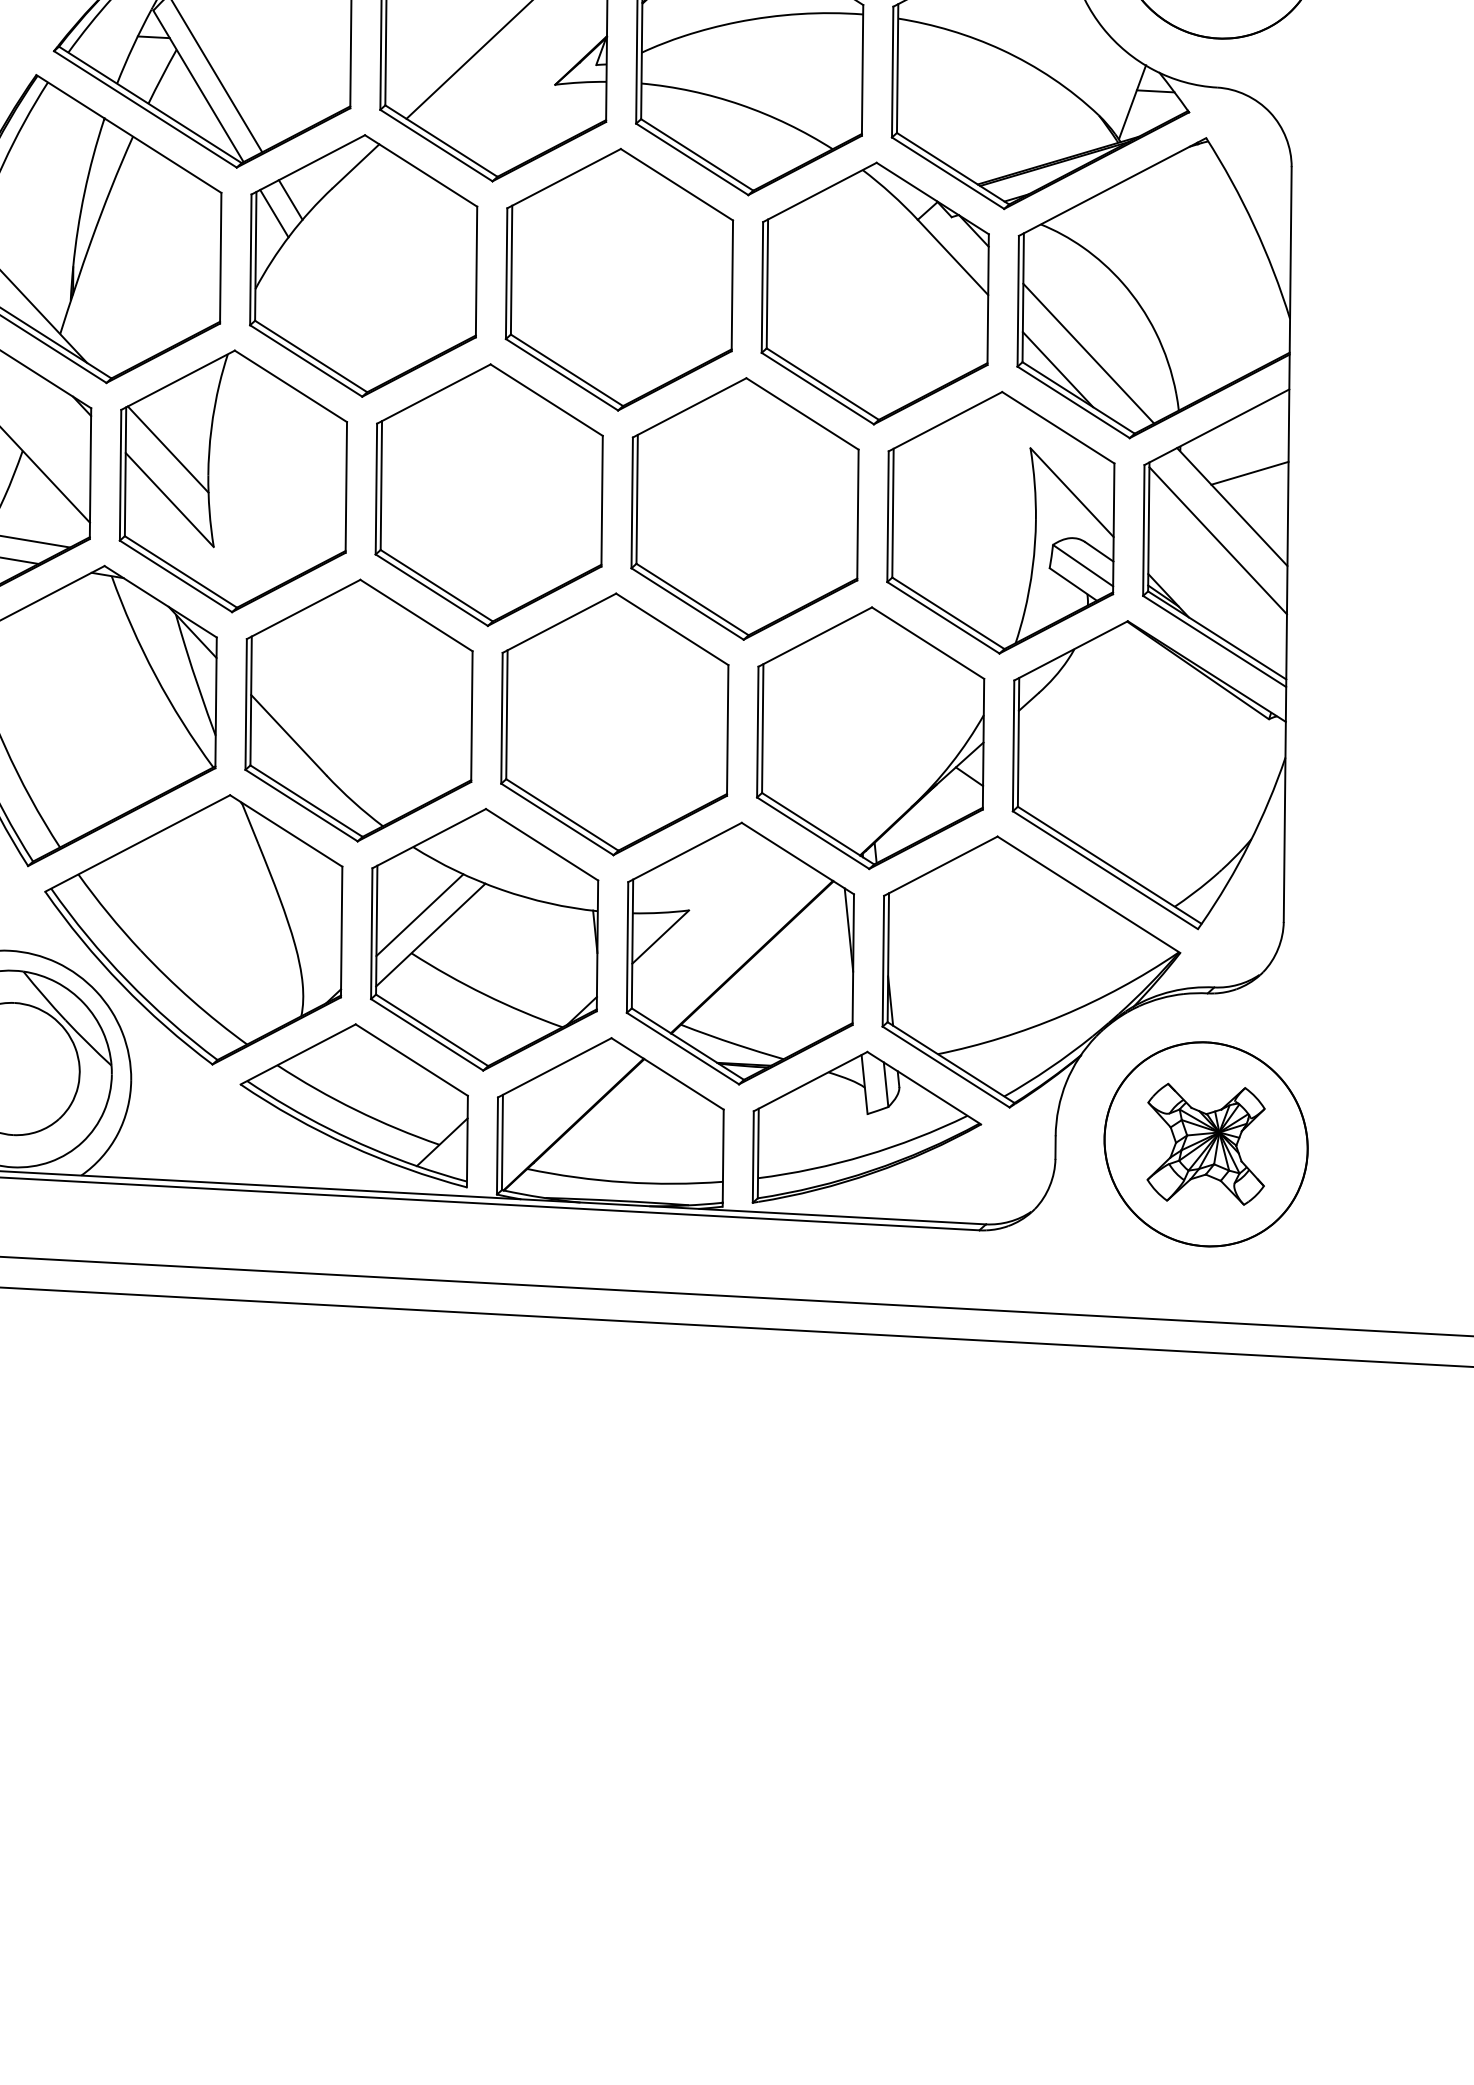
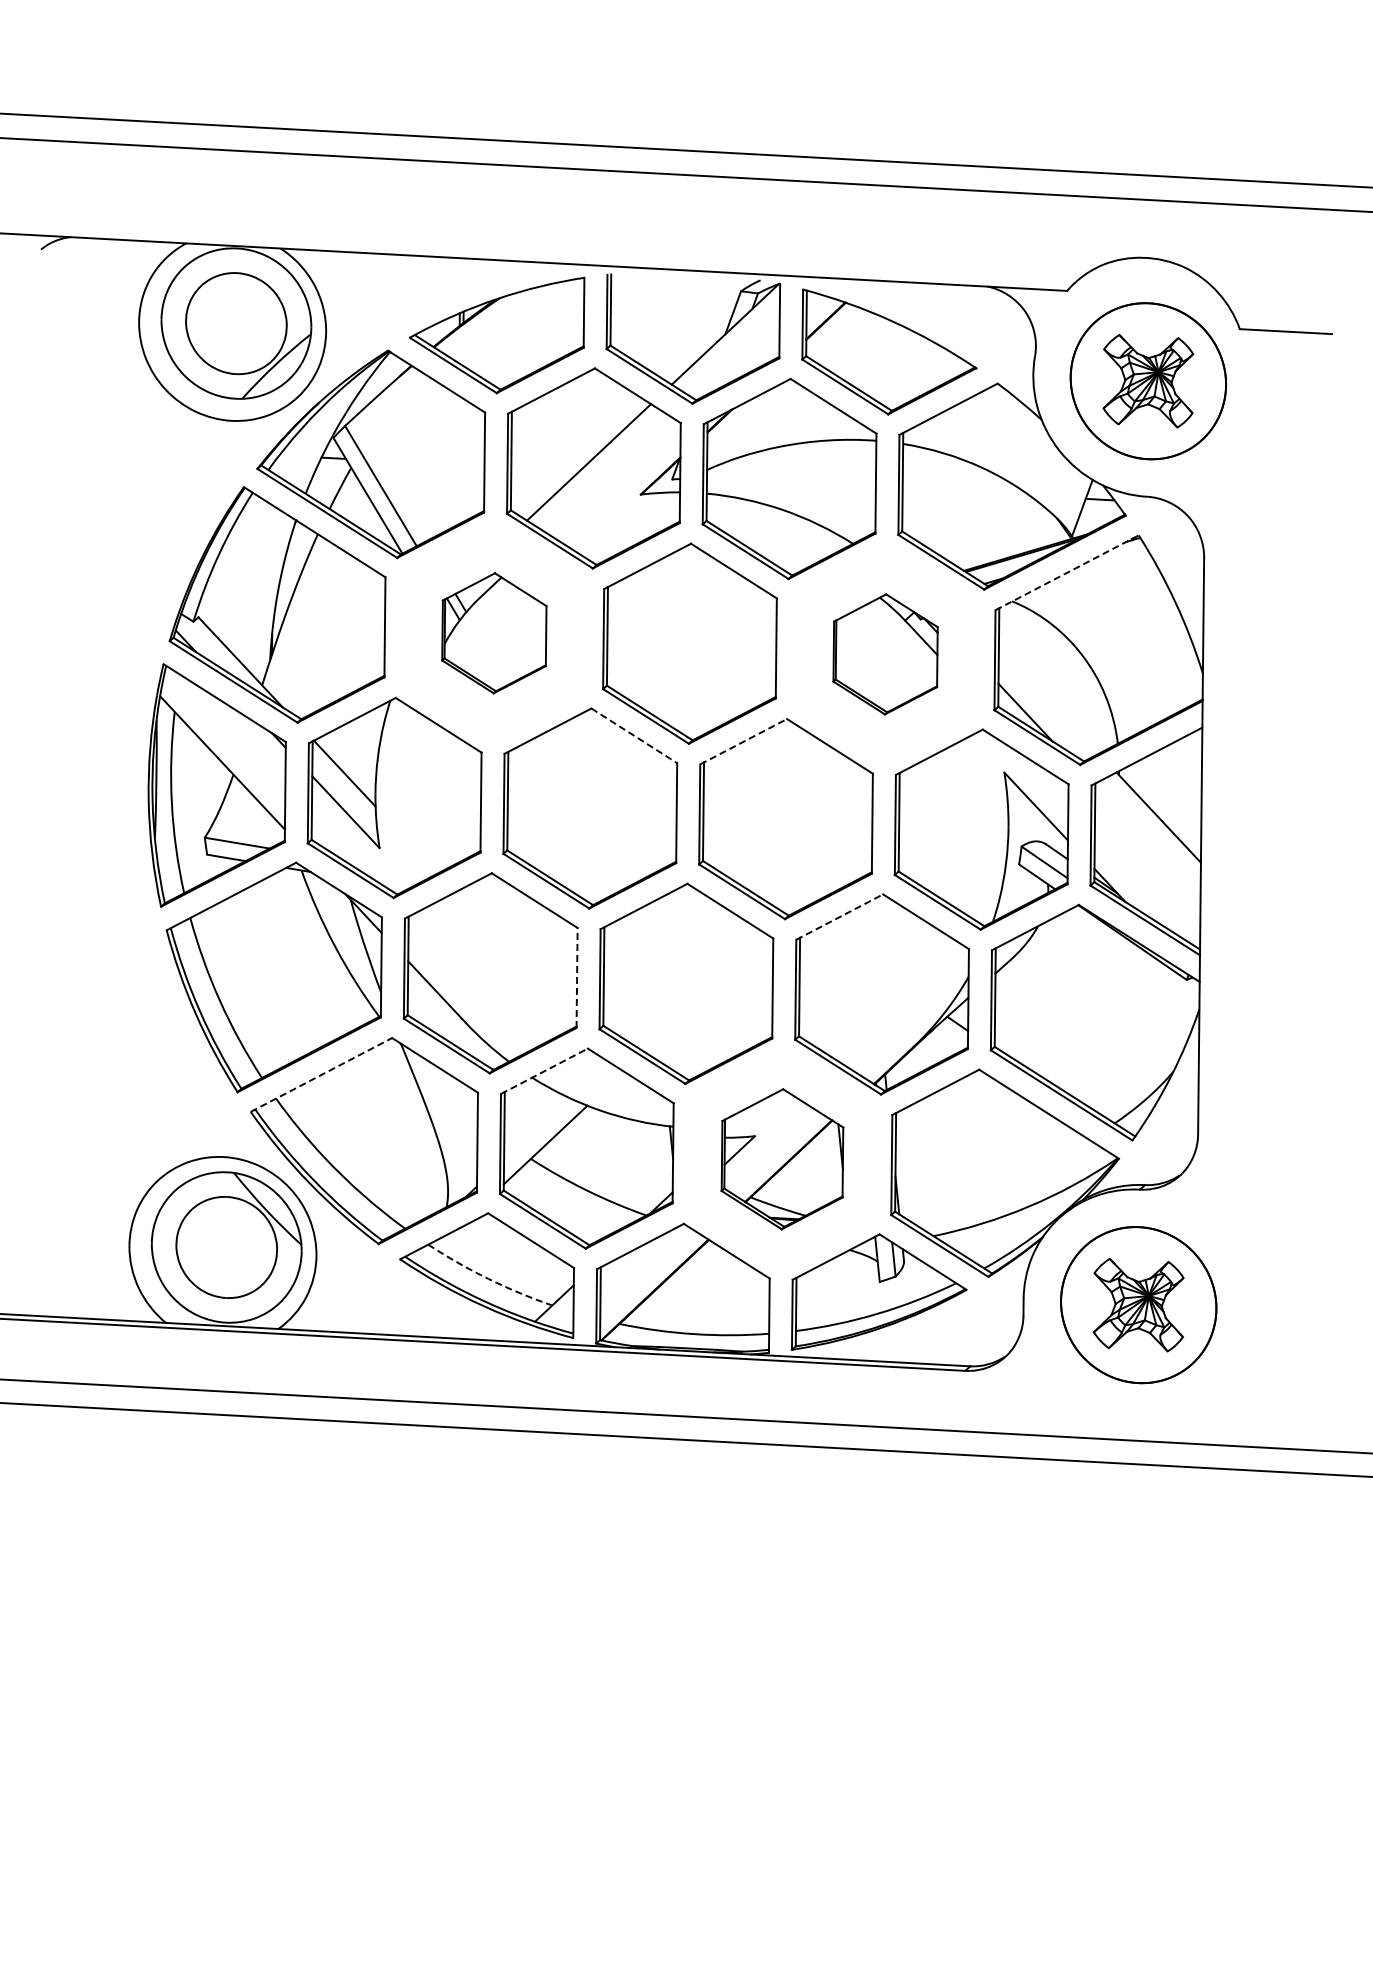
line: (1113, 186) -> (1067, 572), solid -> dashed
part: (363, 266) -> (494, 633), size x0.6
part: (875, 293) -> (885, 654), size x0.6
line: (1088, 352) -> (1048, 699), removed
line: (546, 399) -> (634, 735), solid -> dashed
line: (689, 407) -> (743, 741), solid -> dashed
line: (1248, 472) -> (1171, 791), removed
line: (1217, 540) -> (1147, 843), removed
line: (814, 637) -> (839, 917), solid -> dashed
line: (472, 716) -> (577, 977), solid -> dashed
line: (429, 838) -> (544, 1071), solid -> dashed
line: (137, 842) -> (321, 1074), solid -> dashed
line: (420, 914) -> (537, 1129), removed
part: (740, 953) -> (782, 1159), size x0.7
arc: (356, 1109) -> (488, 1278), solid -> dashed

